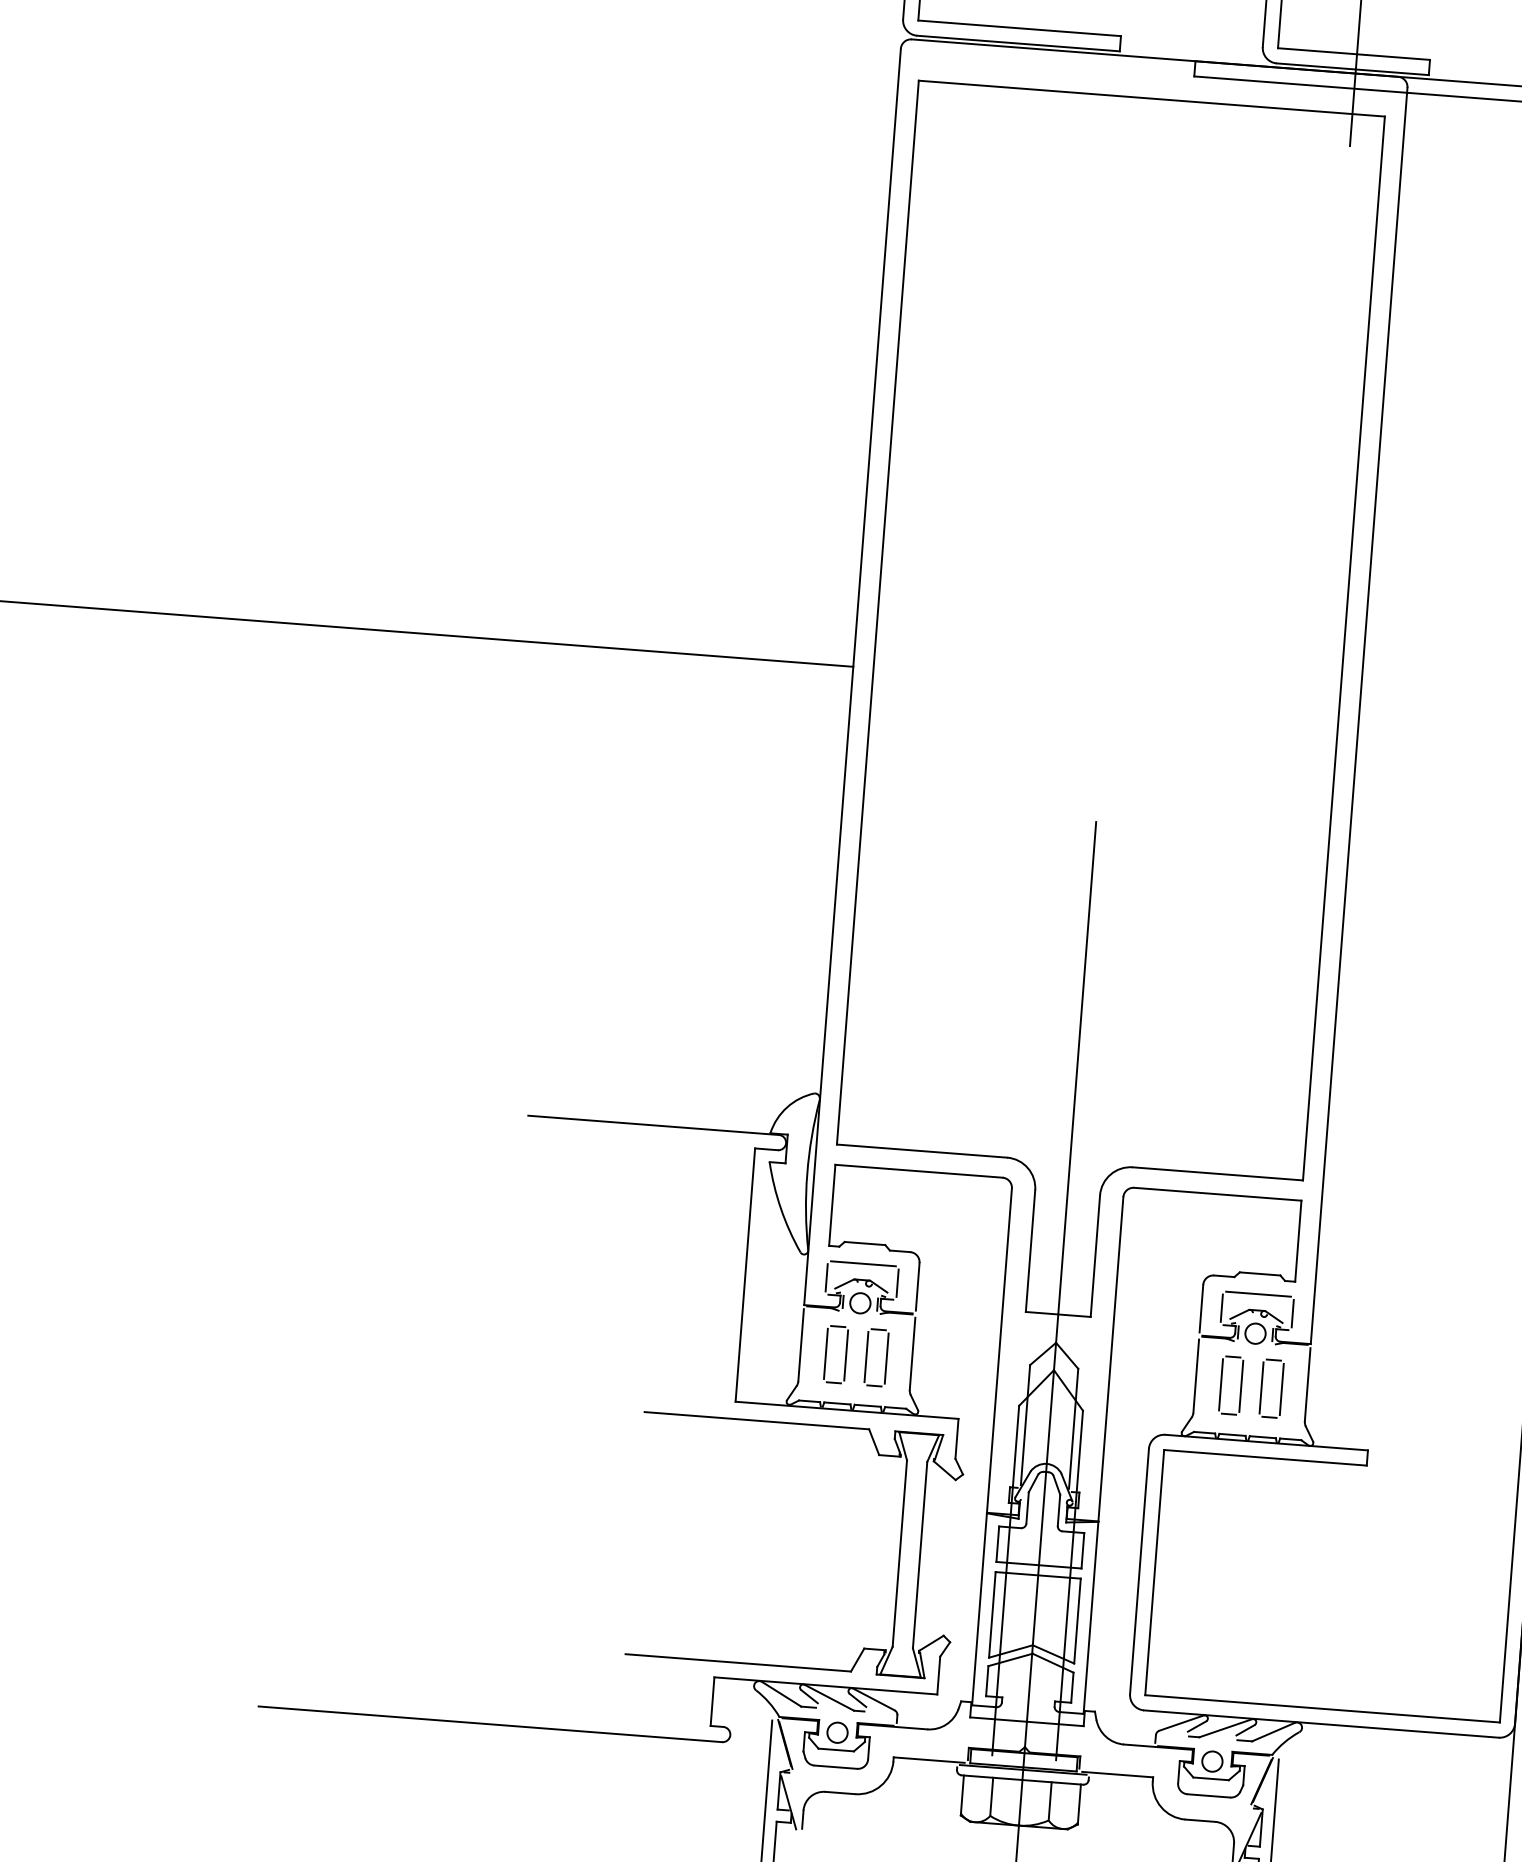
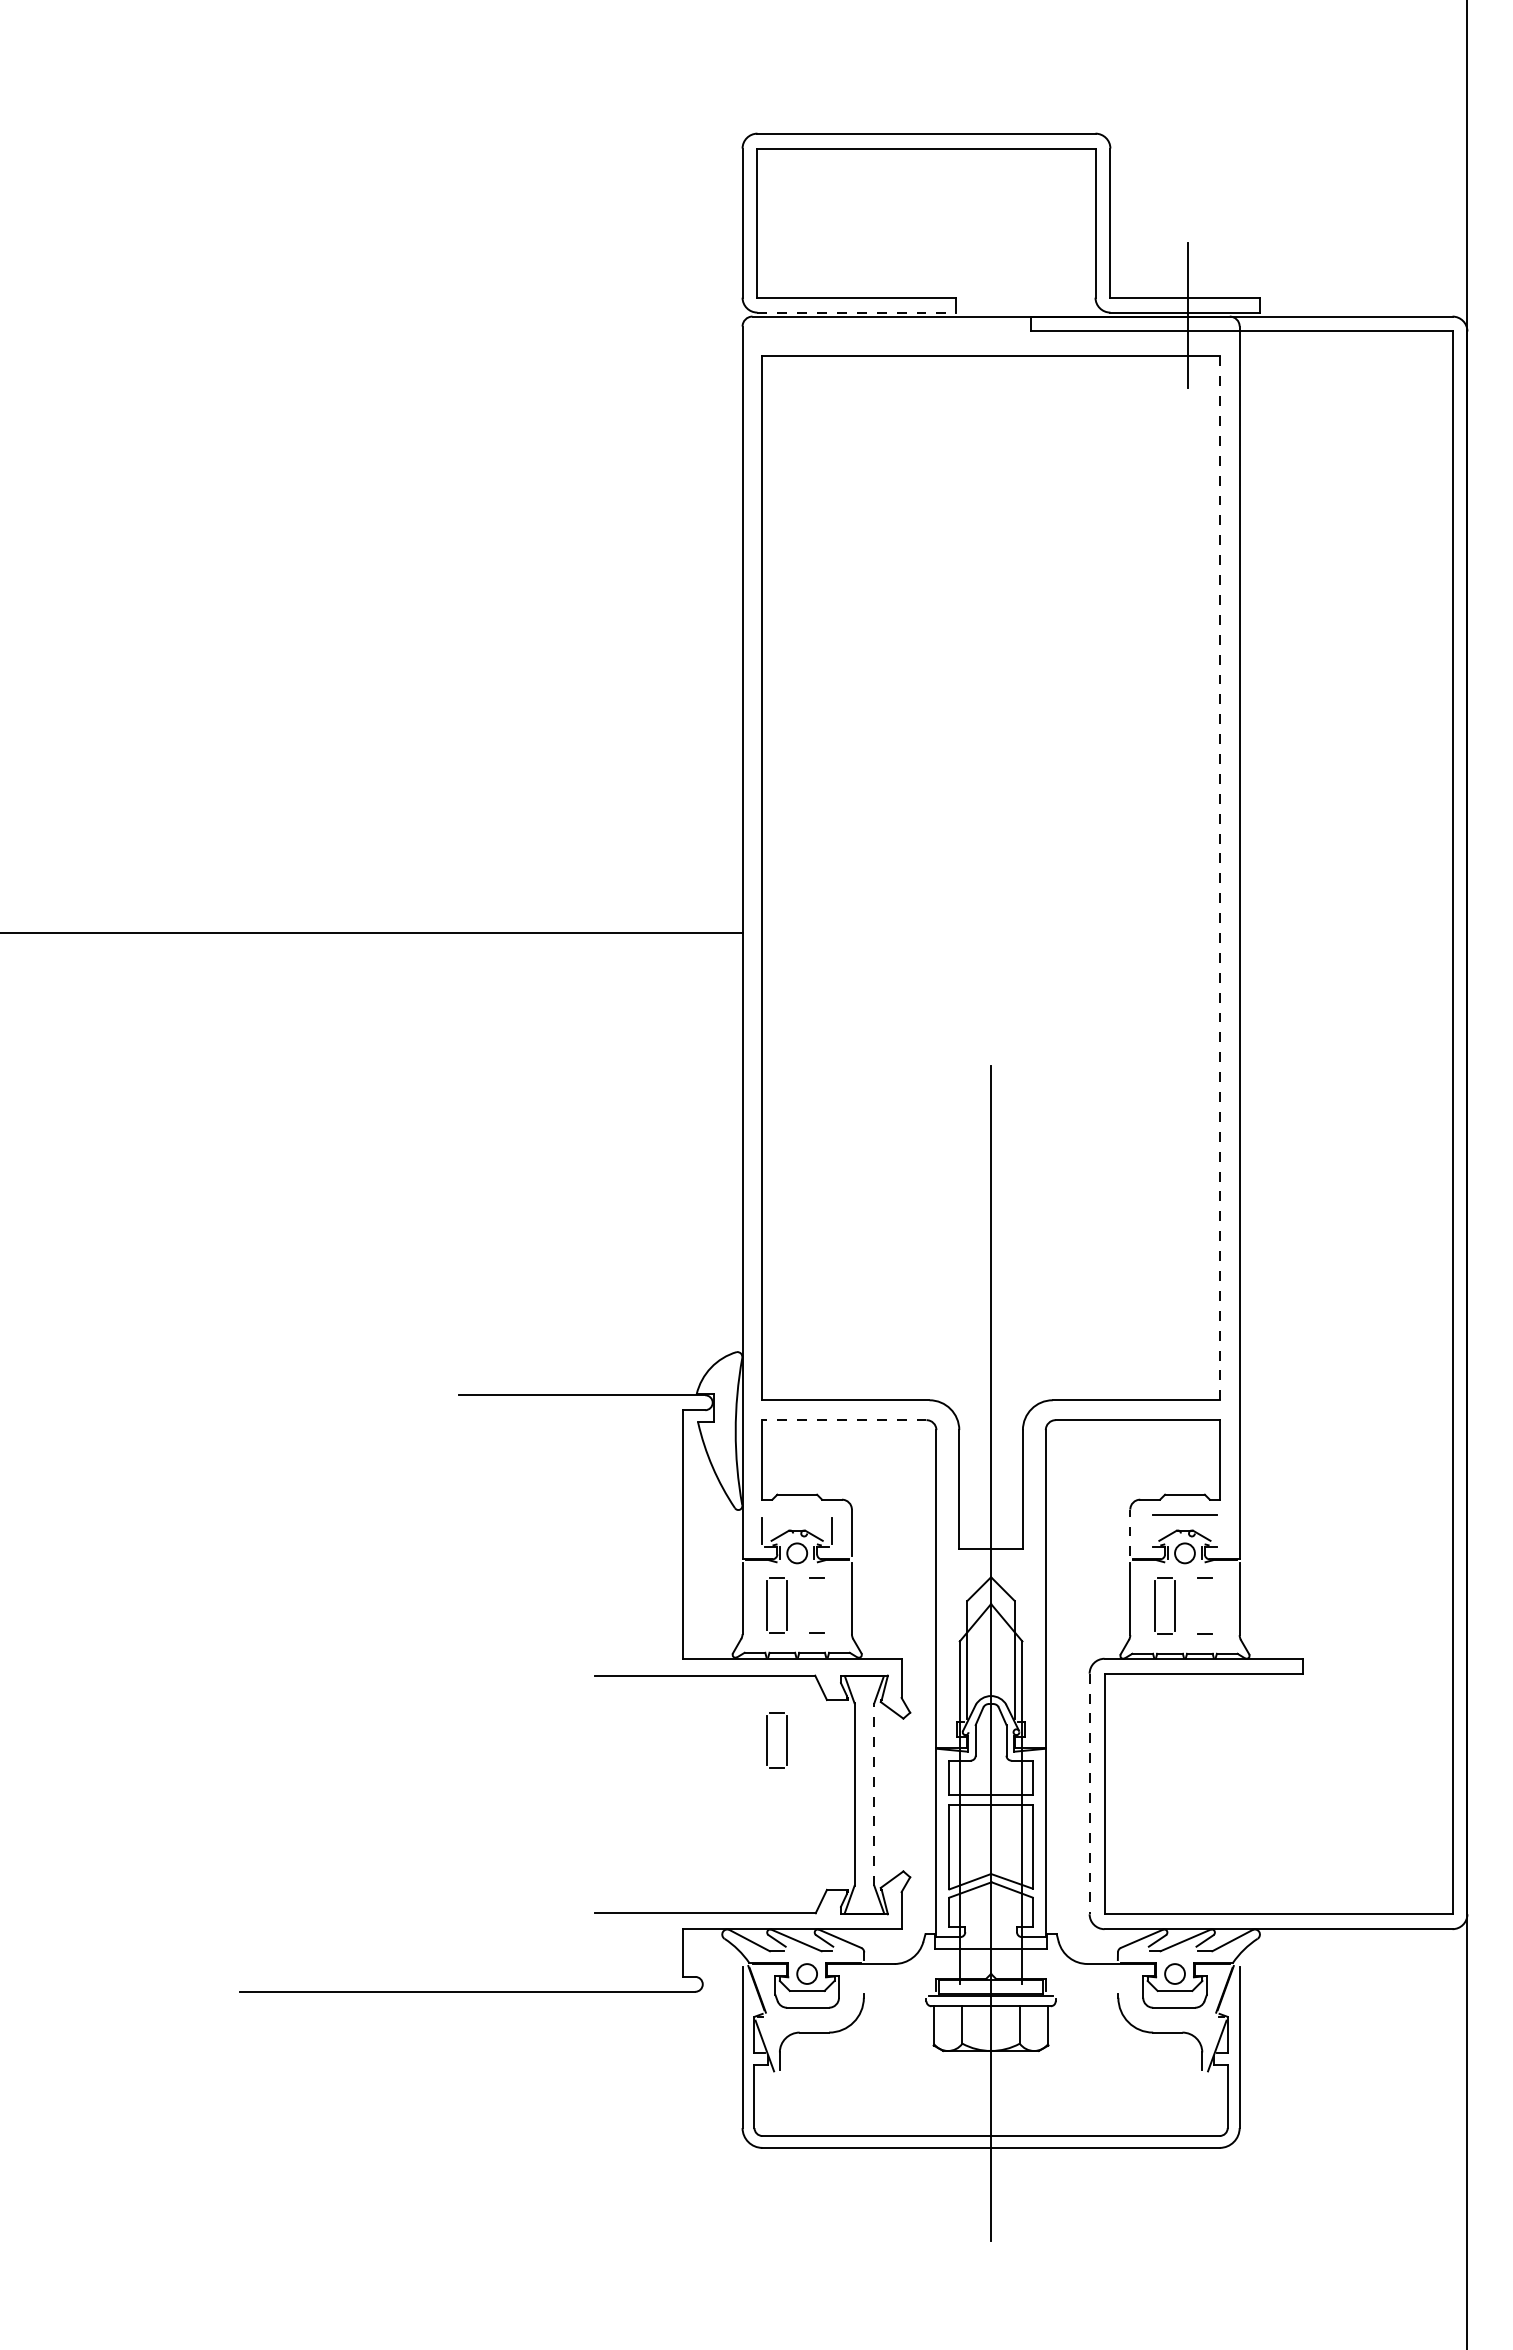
line: (1019, 43) -> (857, 312), solid -> dashed
line: (1343, 648) -> (1219, 878), solid -> dashed
line: (917, 1171) -> (843, 1420), solid -> dashed
line: (863, 1263) -> (797, 1514), removed
line: (1222, 1307) -> (1150, 1530), removed
line: (1201, 1308) -> (1130, 1532), solid -> dashed
line: (1292, 1313) -> (1219, 1530), removed
line: (866, 1356) -> (807, 1604), removed
line: (887, 1357) -> (827, 1604), removed
line: (1261, 1387) -> (1194, 1605), removed
line: (1281, 1389) -> (1214, 1605), removed
part: (815, 1491) -> (767, 1740), added
line: (920, 1555) -> (874, 1794), solid -> dashed
line: (1139, 1571) -> (1089, 1794), solid -> dashed
line: (929, 1759) -> (898, 1993), removed
line: (1117, 1774) -> (1083, 1993), removed

